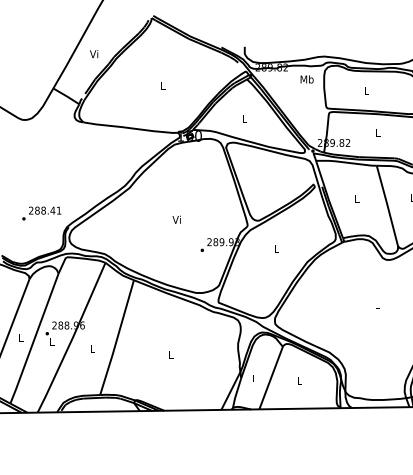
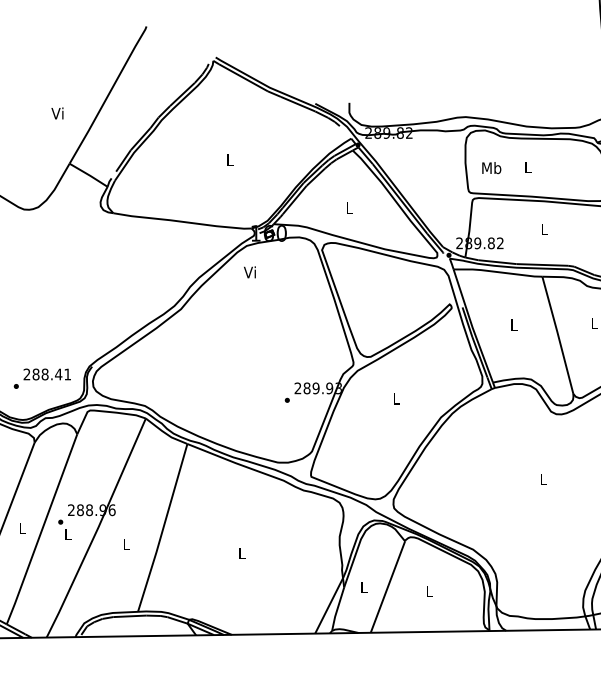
text: (94, 54) -> (58, 114), moved
text: (306, 79) -> (490, 168), moved
text: (41, 213) -> (42, 378), moved
text: (176, 219) -> (249, 271), moved

